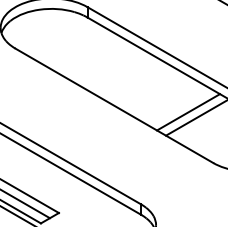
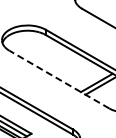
line: (114, 105) -> (59, 79), solid -> dashed

